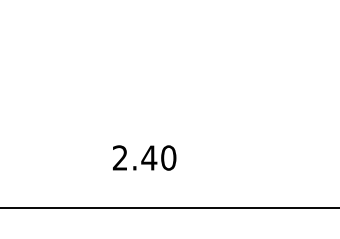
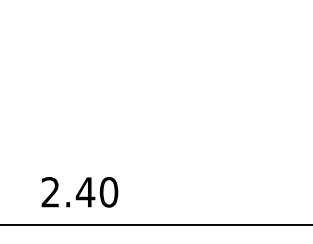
text: (144, 157) -> (79, 191), moved

